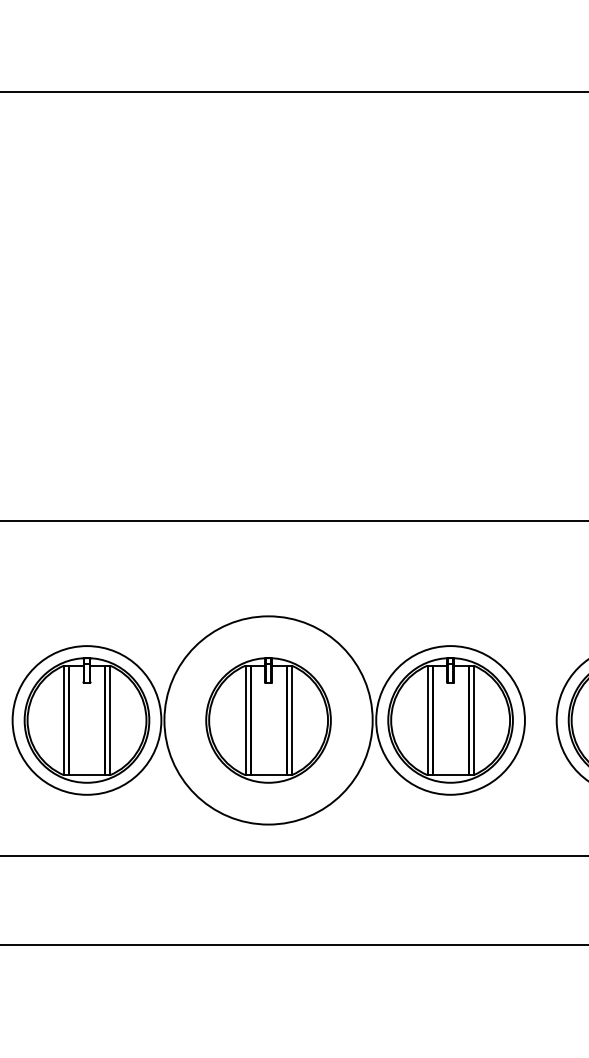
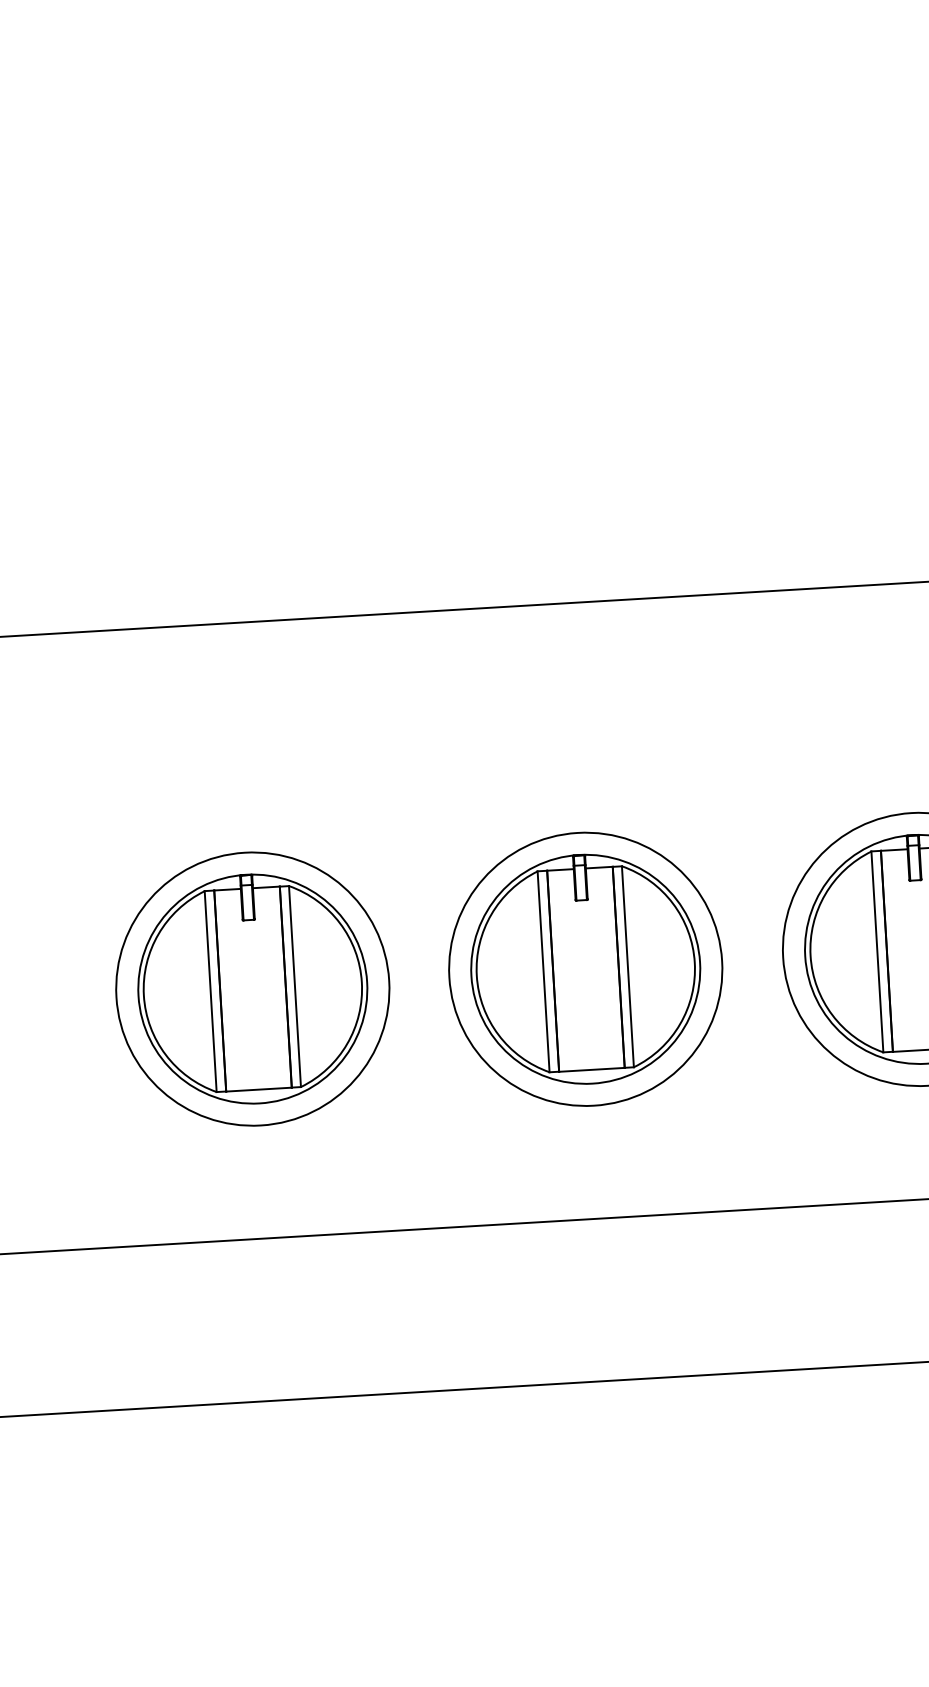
circle: (268, 720) -> (585, 969), size x0.71

